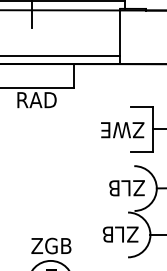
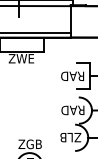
text: (36, 99) -> (21, 58), RAD -> ZWE
text: (121, 128) -> (71, 75), ZWE -> RAD
text: (123, 188) -> (72, 110), ZLB -> RAD

